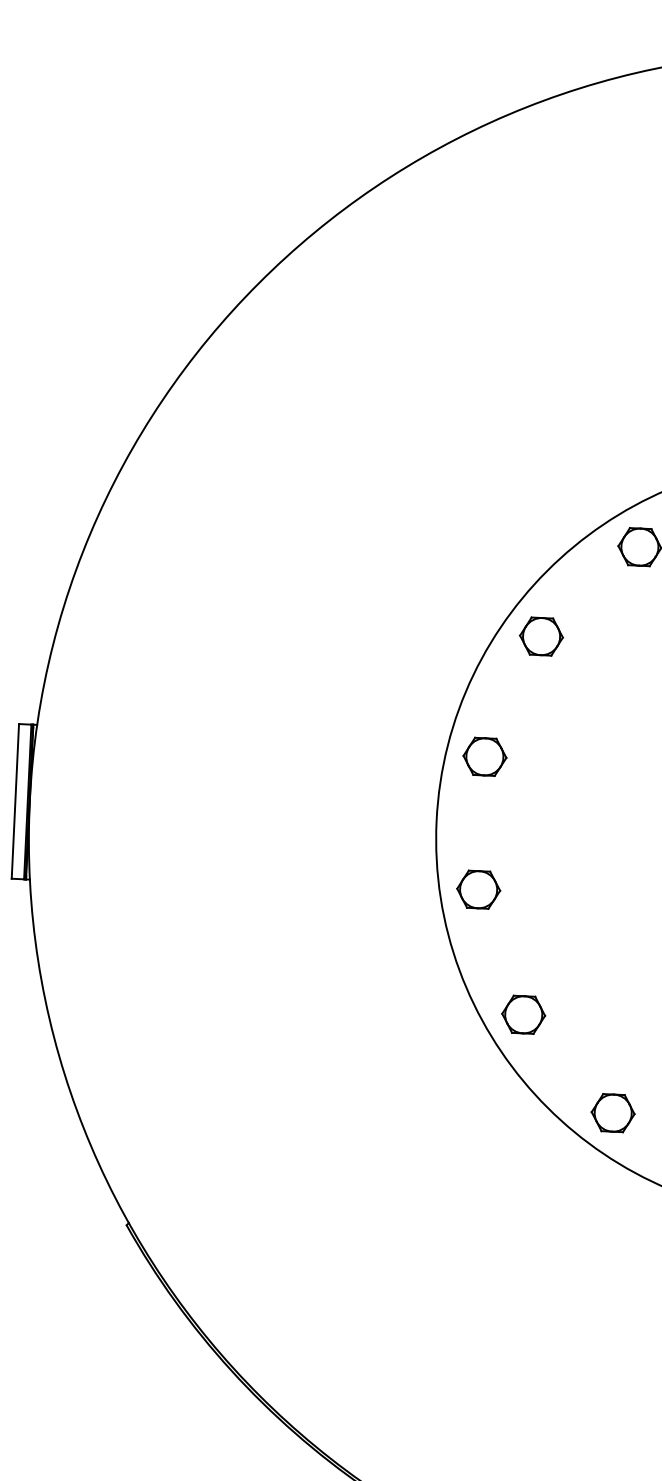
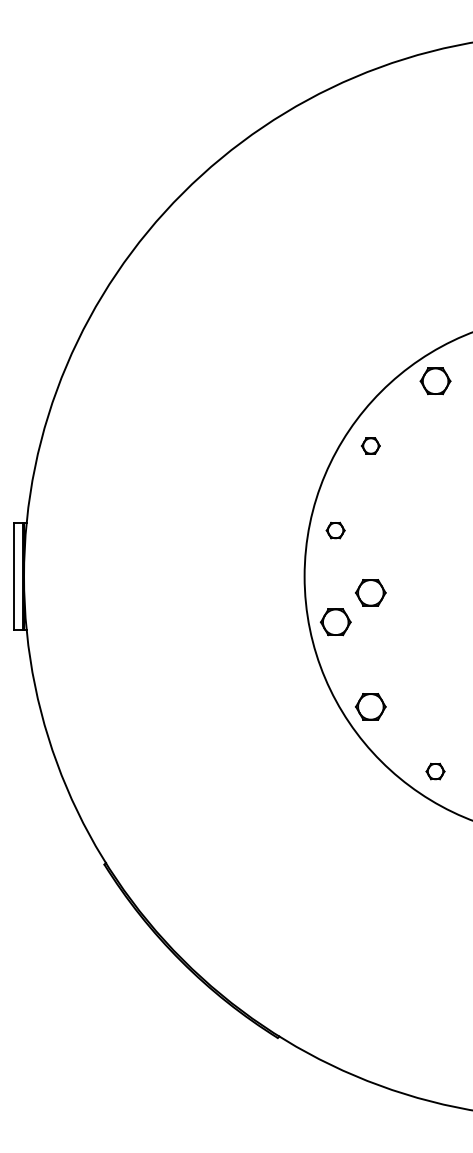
part: (541, 635) -> (370, 445), size x0.6
part: (484, 756) -> (335, 530), size x0.6
part: (531, 848) -> (370, 592), added
part: (613, 1112) -> (435, 771), size x0.6

